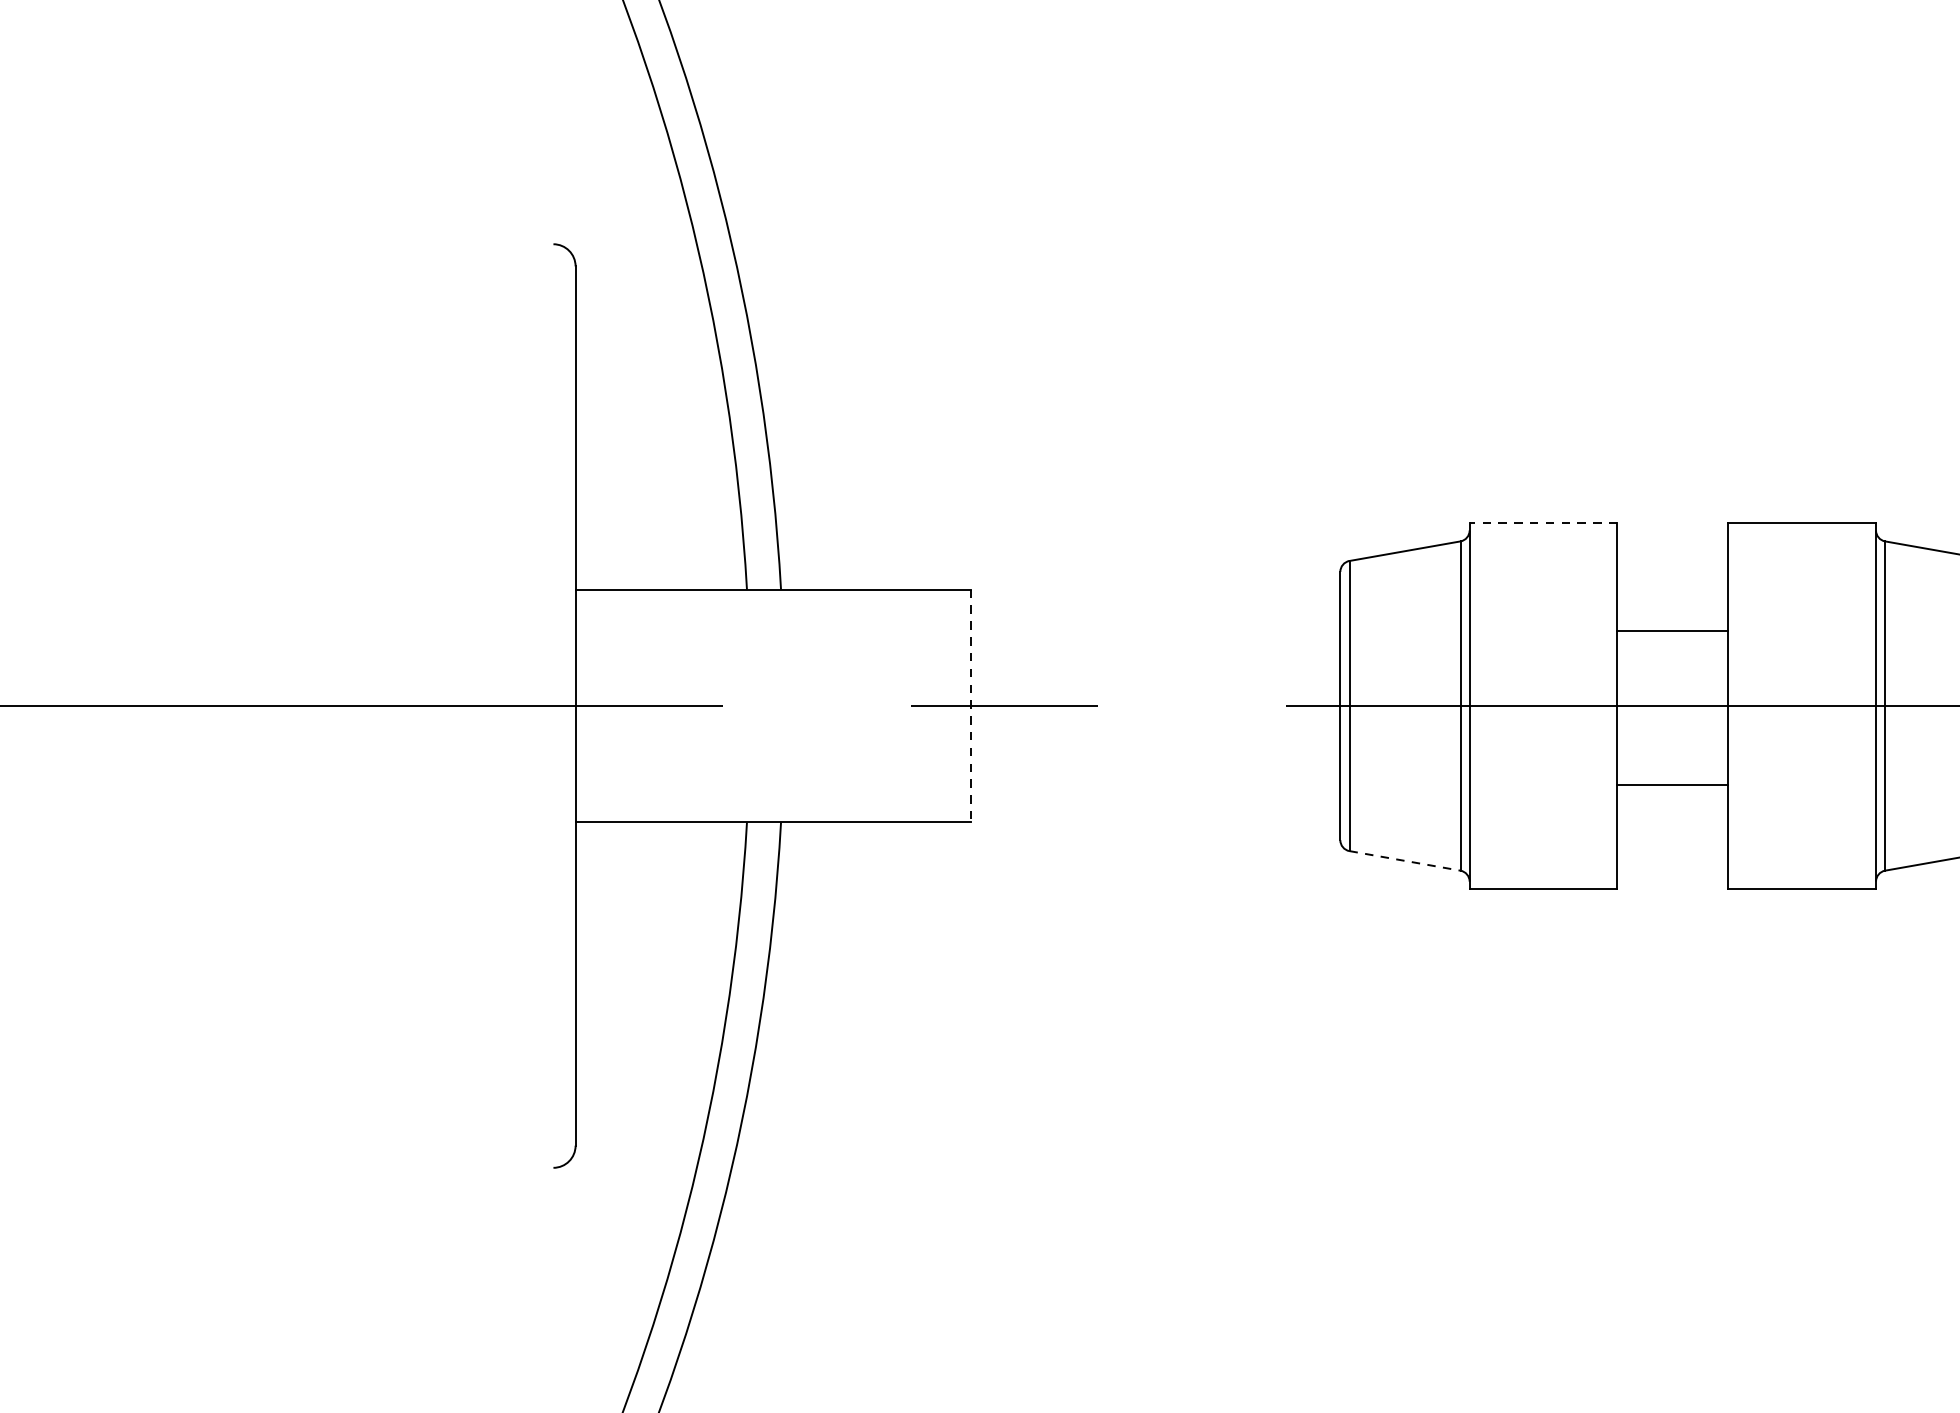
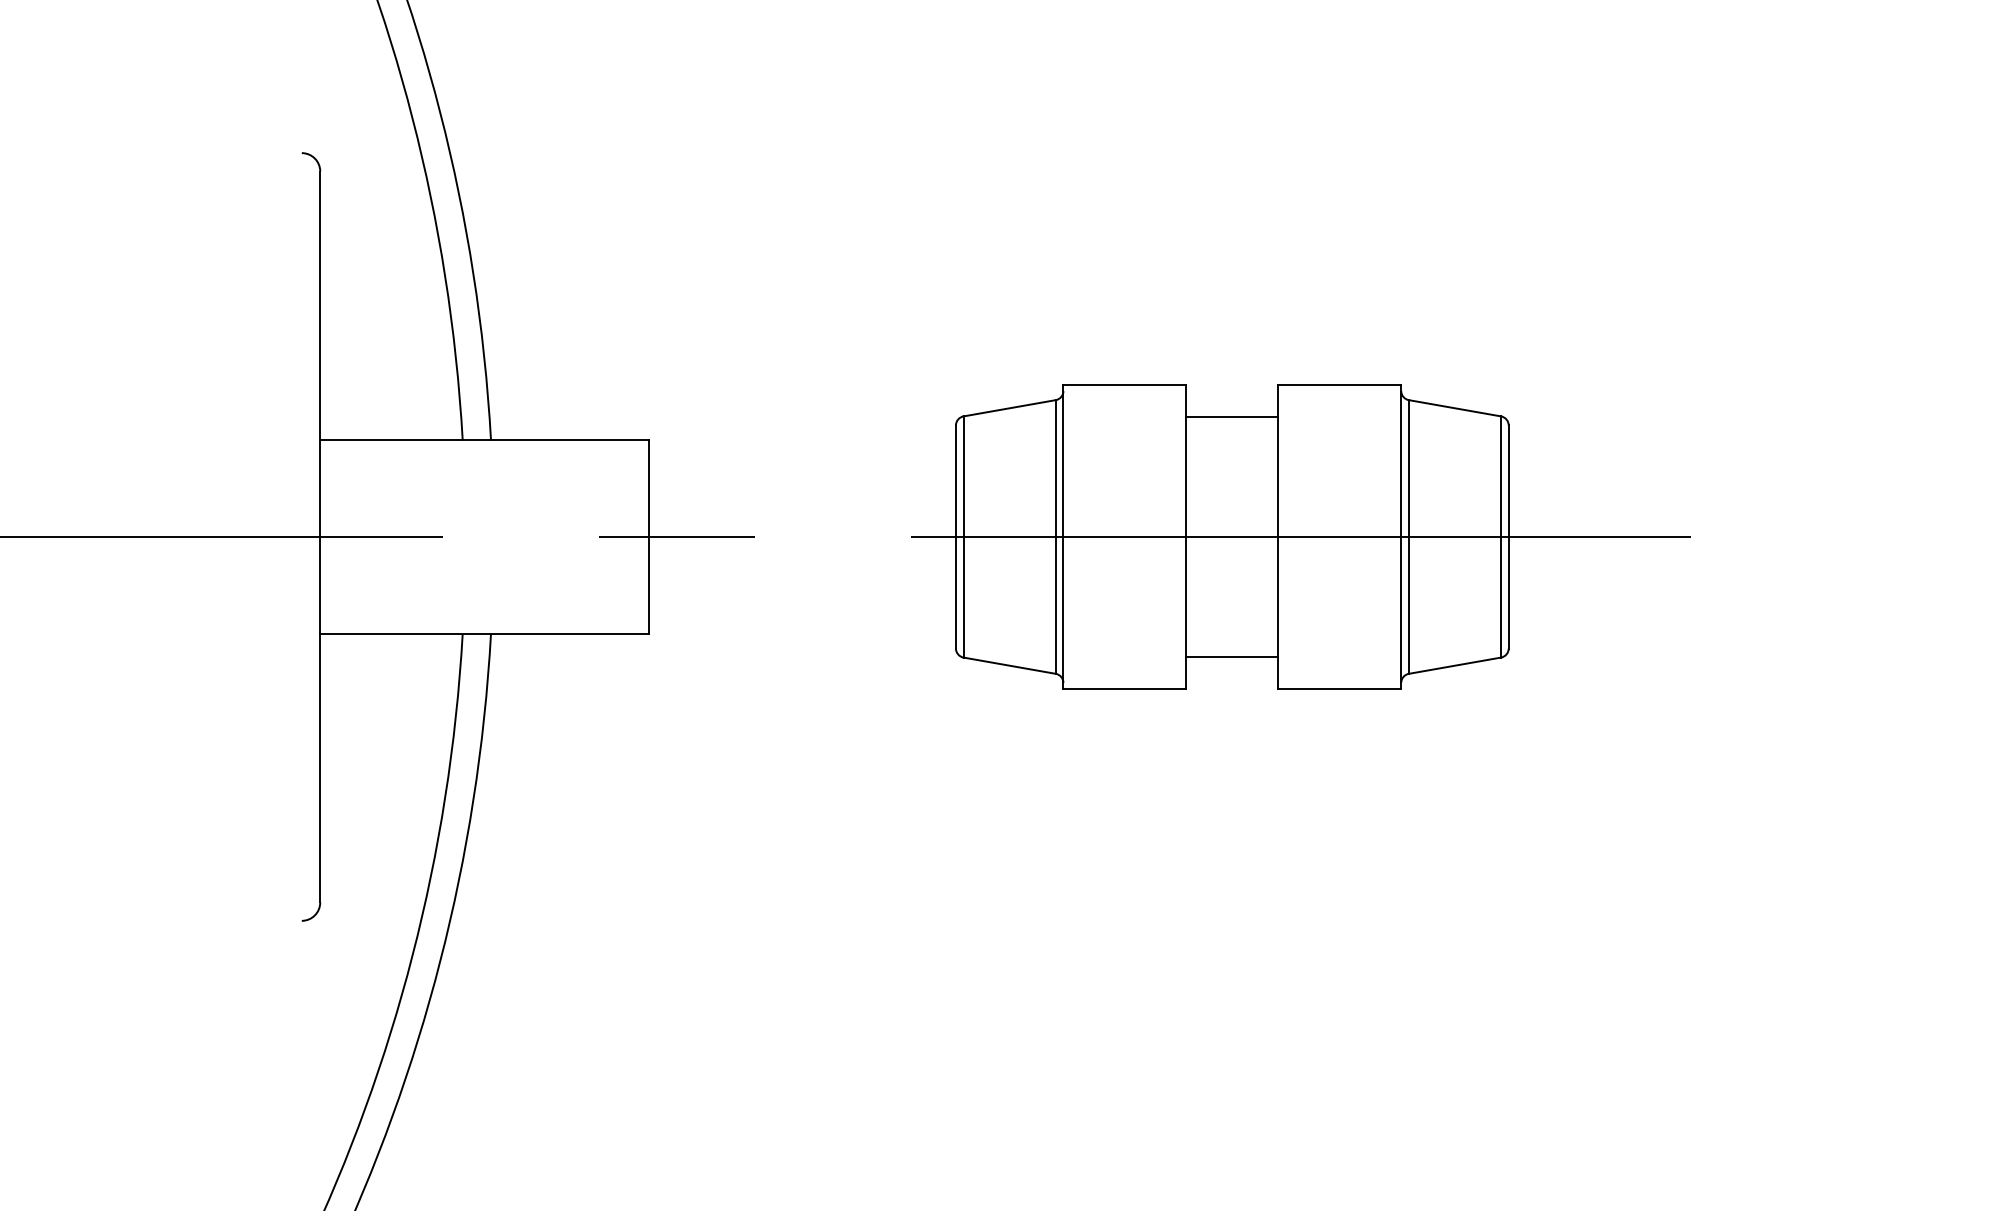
line: (1543, 522) -> (1124, 384), dashed -> solid
line: (1673, 630) -> (1232, 417), moved
line: (970, 706) -> (648, 537), dashed -> solid
line: (1673, 784) -> (1232, 656), moved
line: (1404, 860) -> (1009, 665), dashed -> solid

